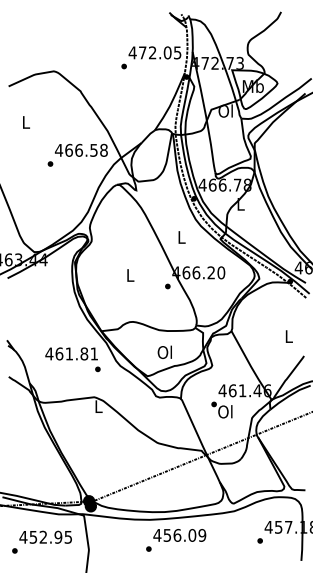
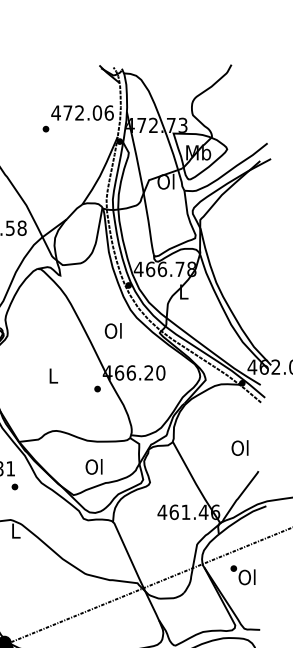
text: (177, 52) -> (109, 112), 472.05 -> 472.06
text: (181, 236) -> (113, 330), L -> Ol
text: (288, 336) -> (240, 448), L -> Ol
text: (221, 409) -> (242, 574), moved

